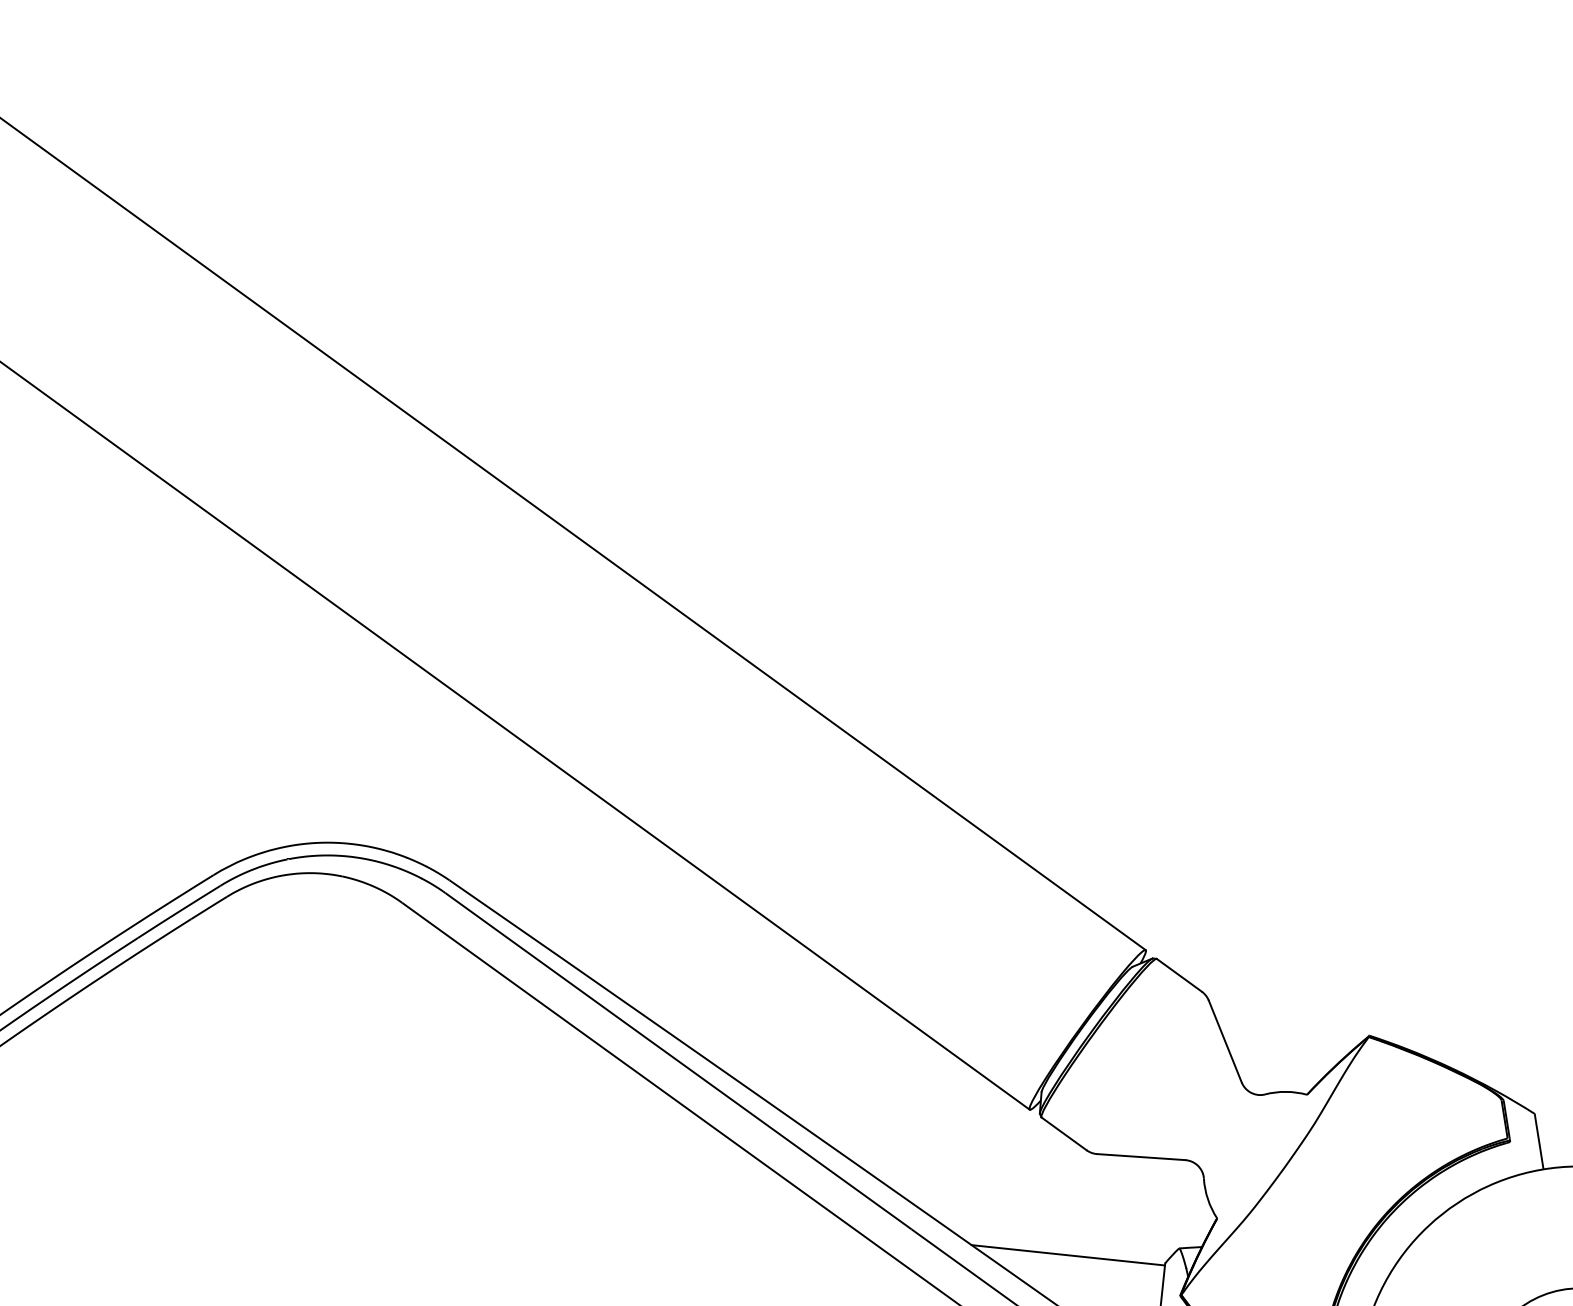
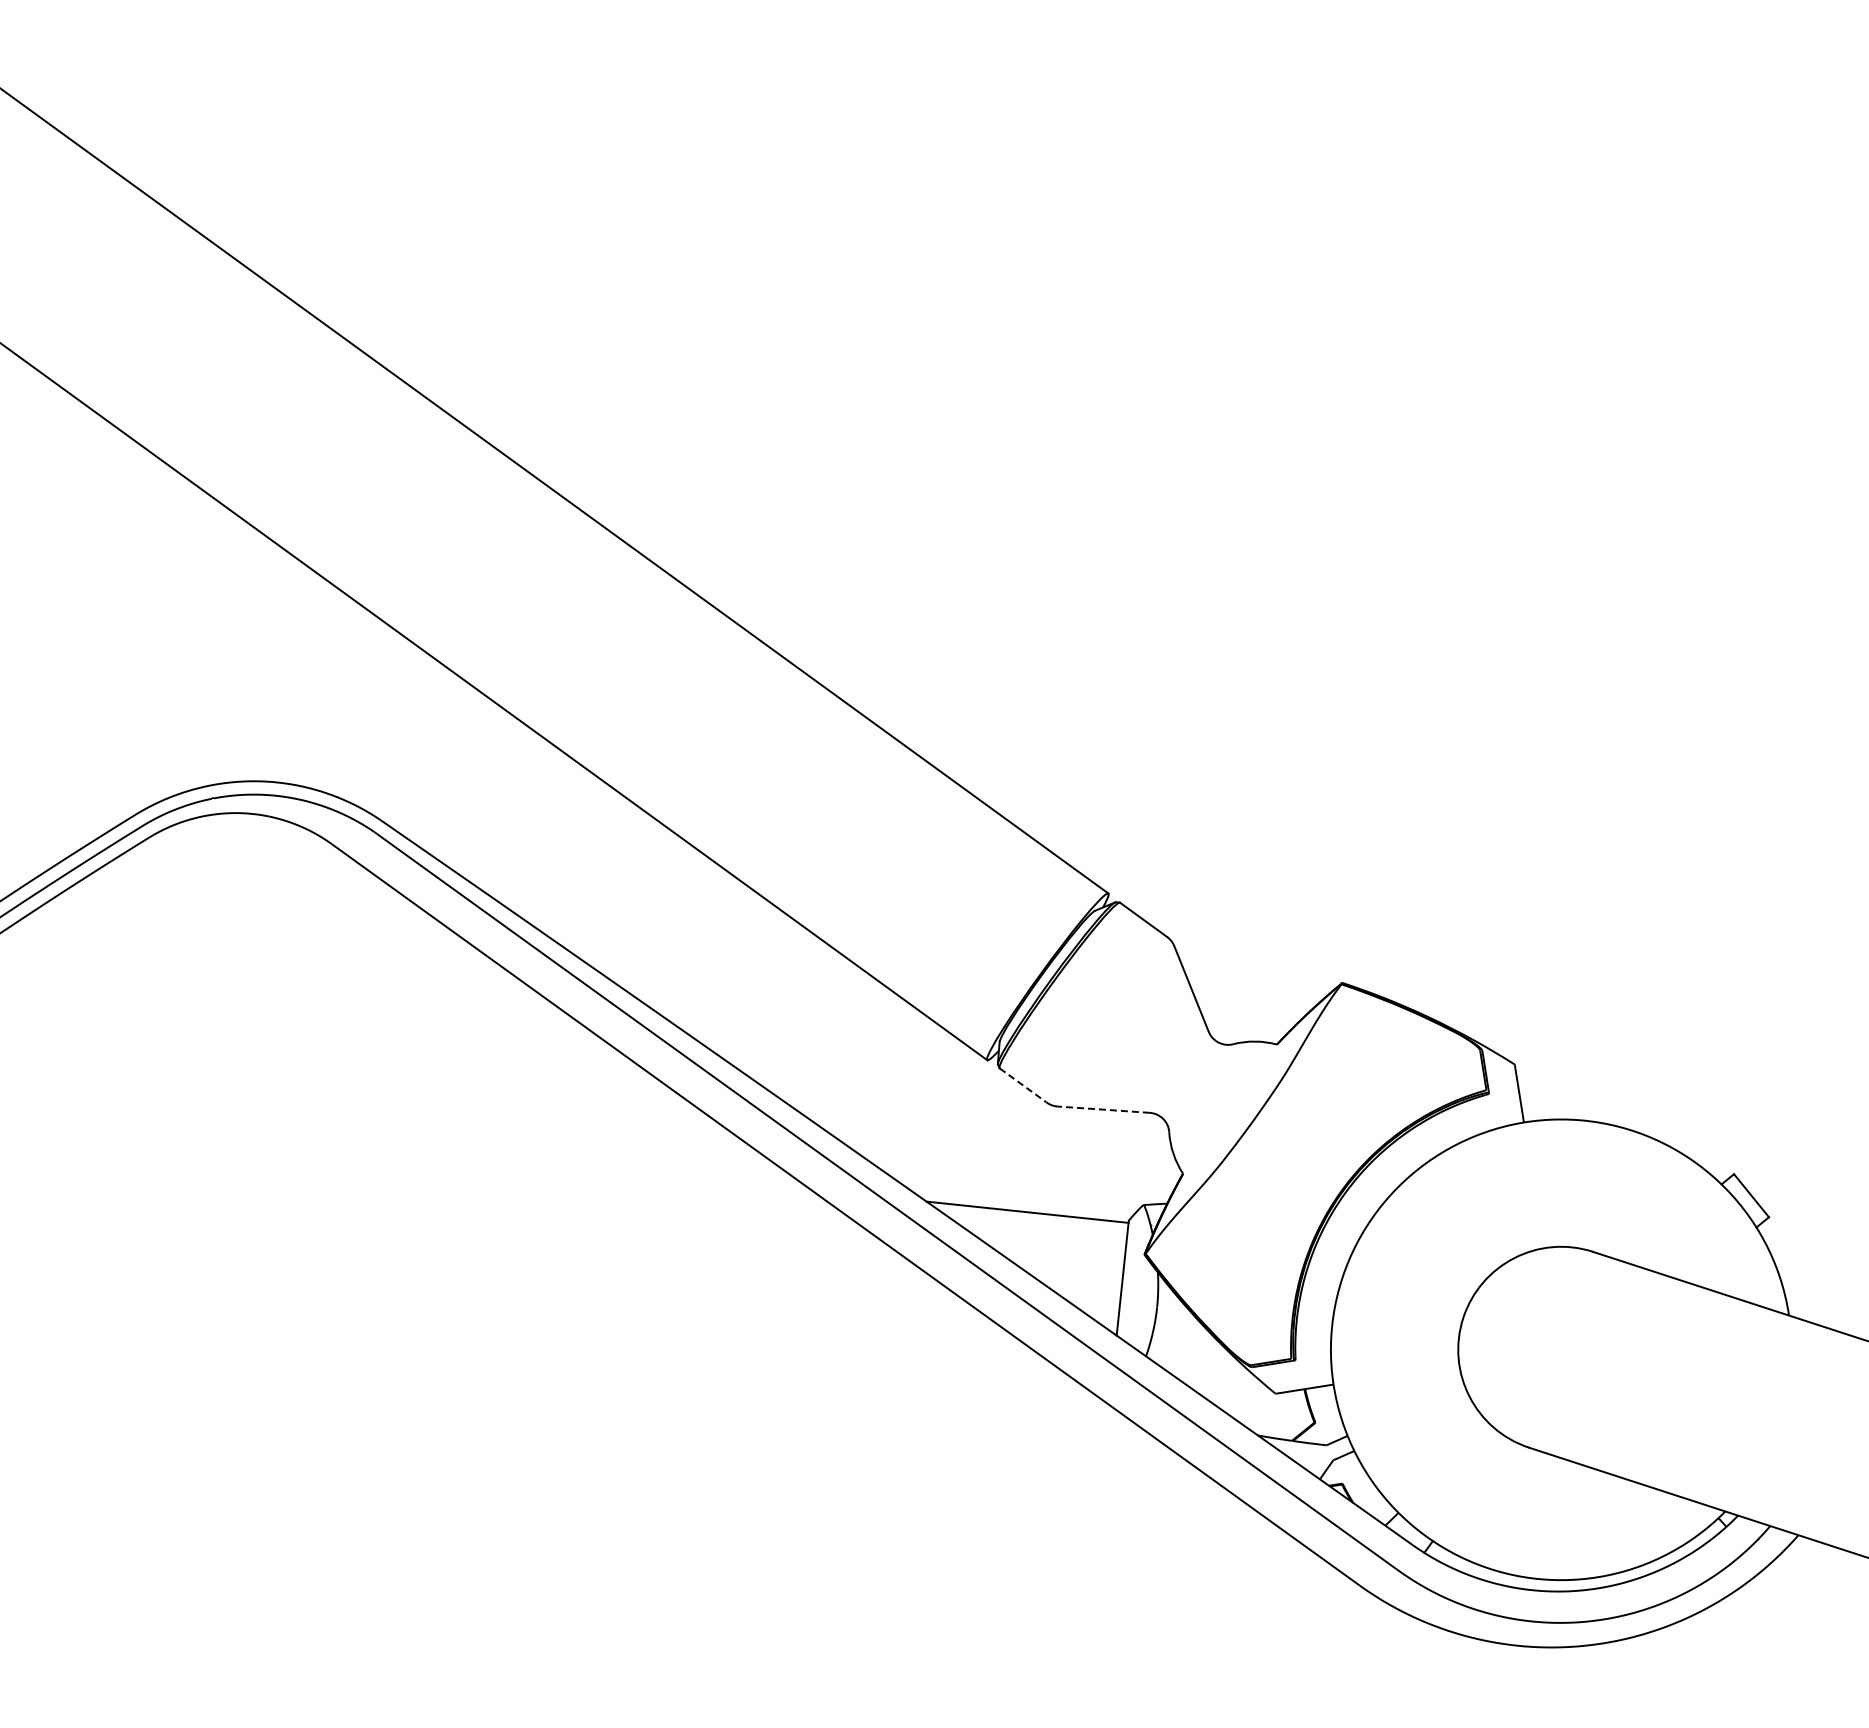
line: (1064, 1133) -> (1023, 1085), solid -> dashed
line: (1140, 1156) -> (1103, 1109), solid -> dashed

